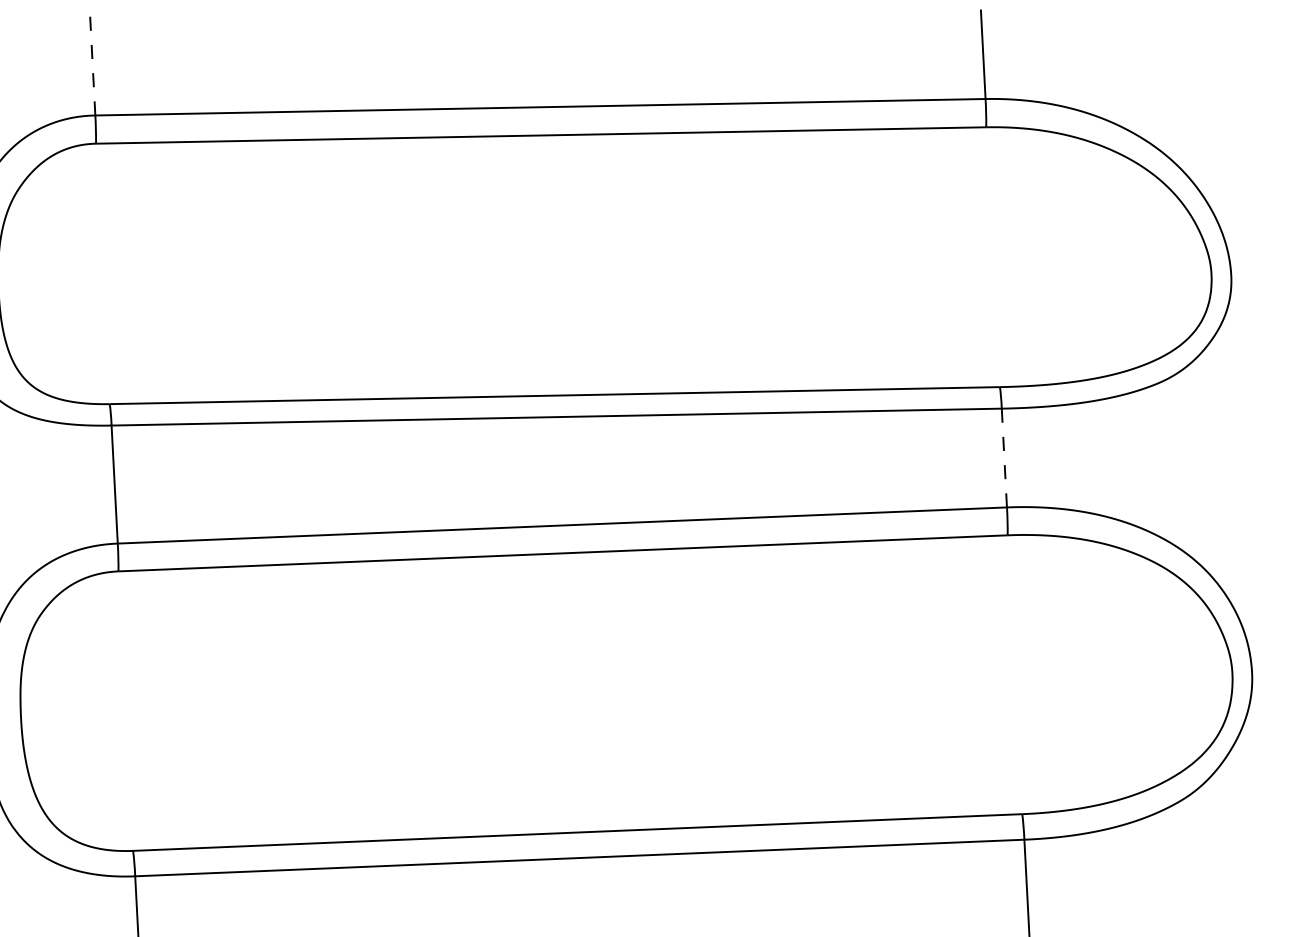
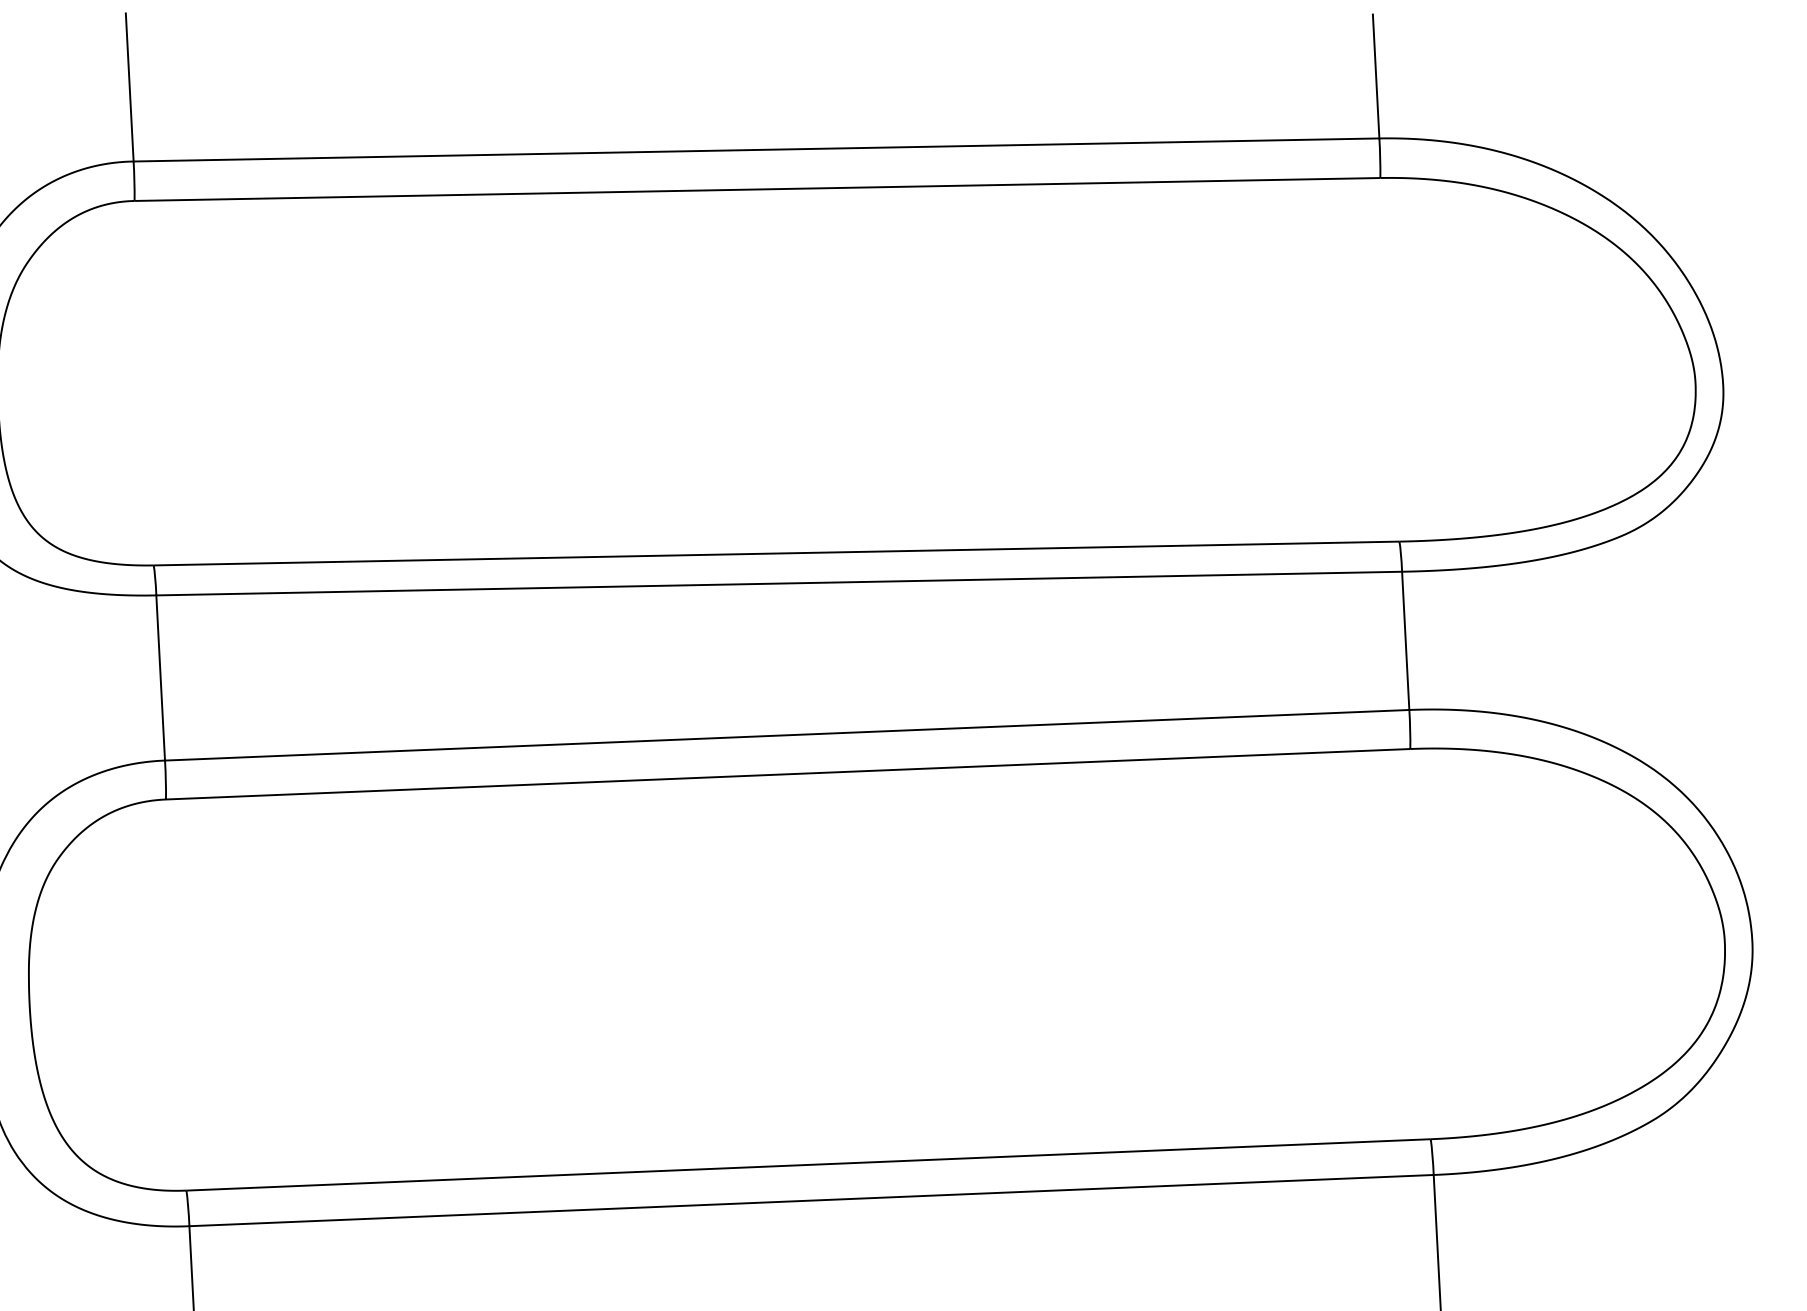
line: (92, 62) -> (129, 87), dashed -> solid
line: (1004, 457) -> (1405, 640), dashed -> solid

